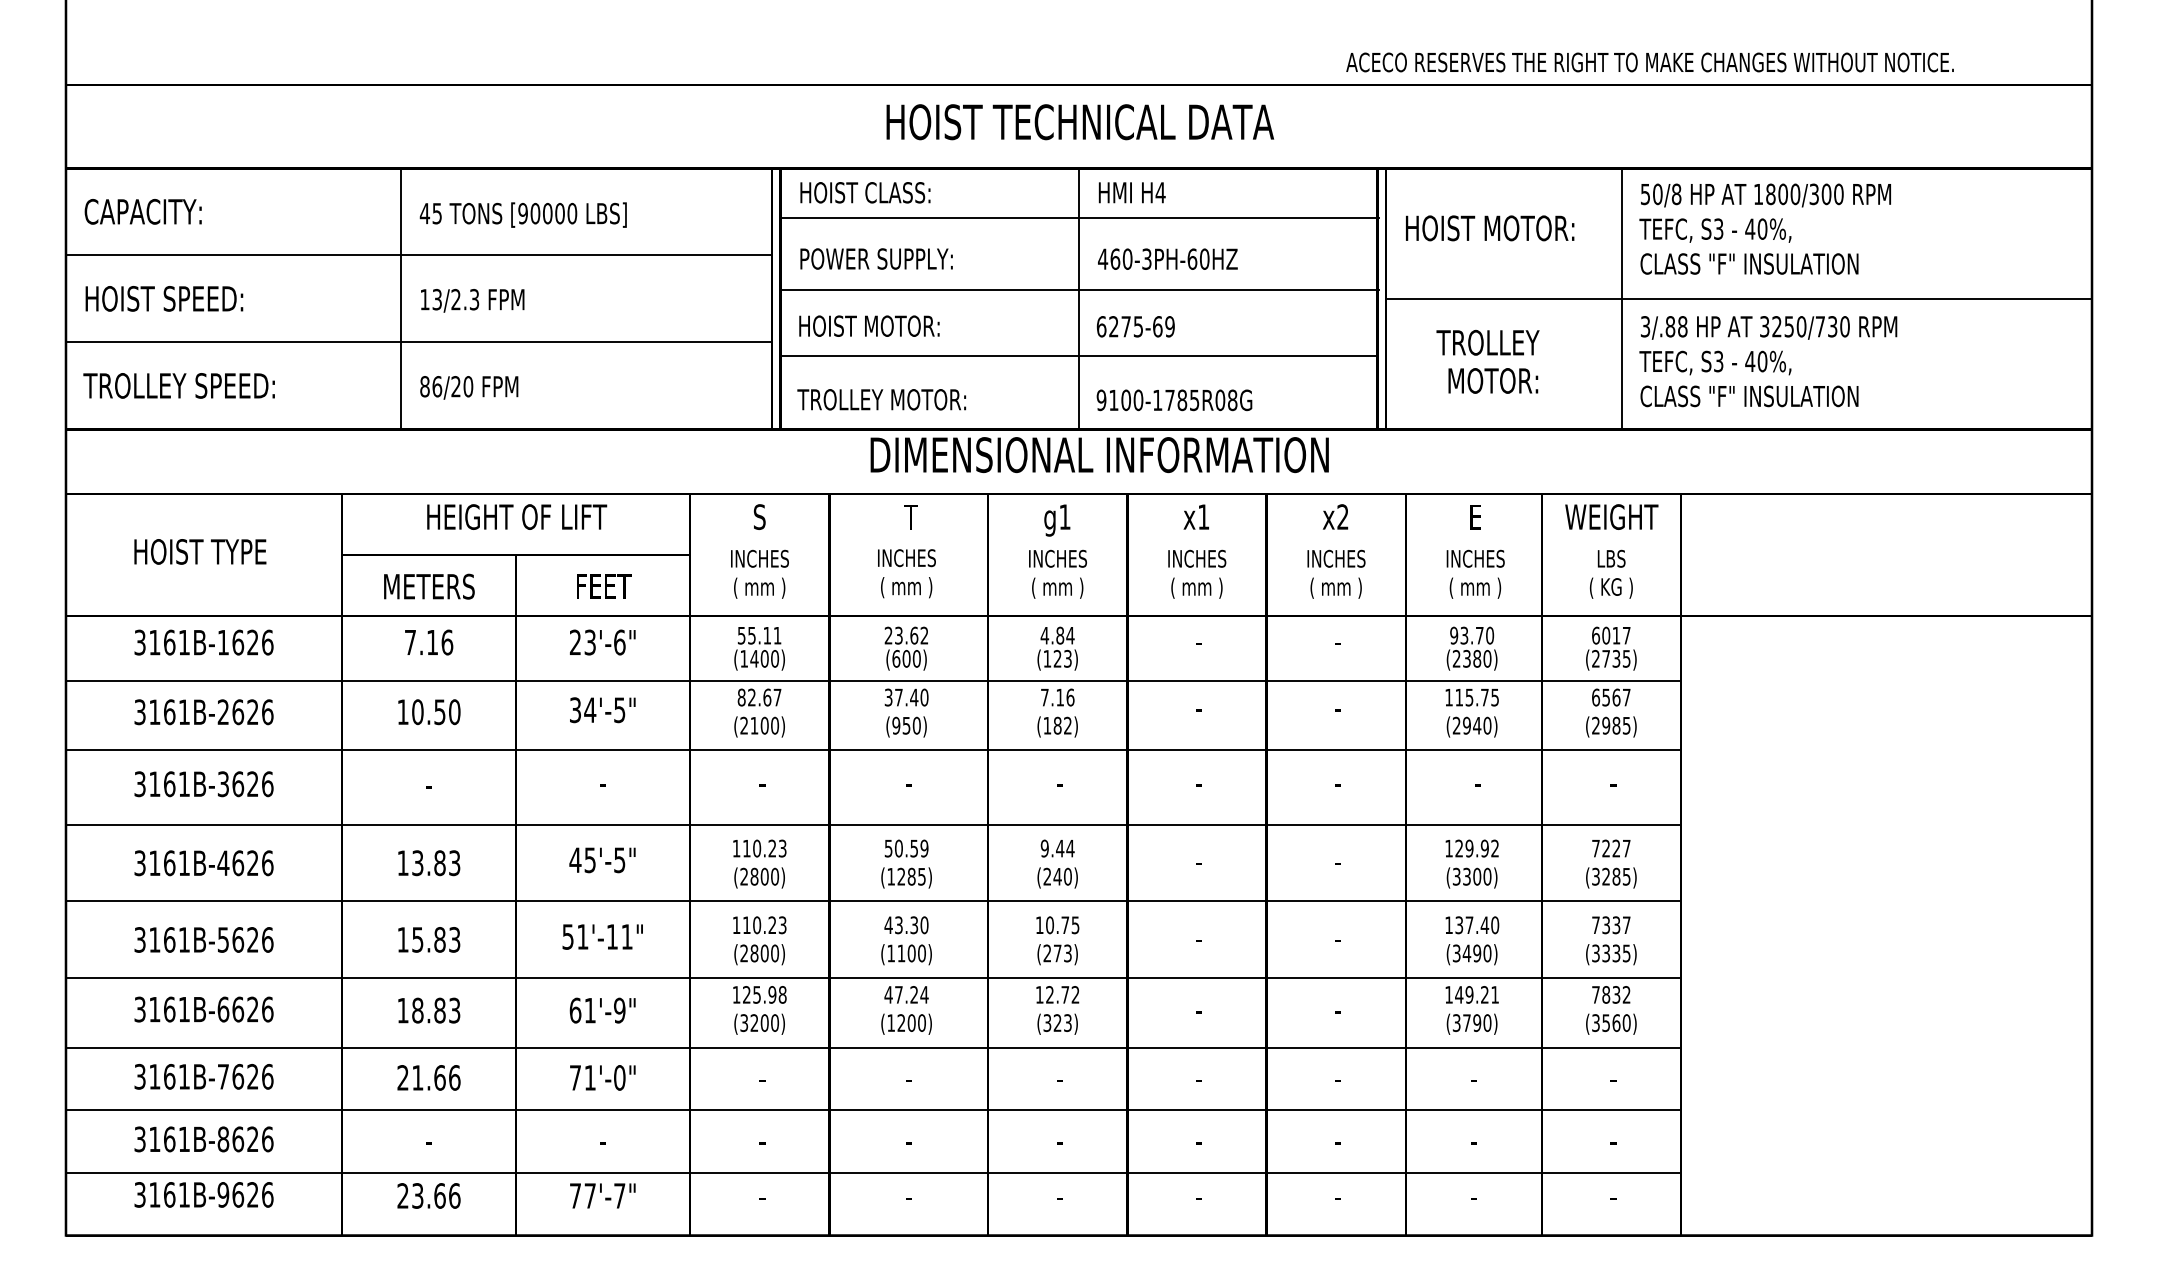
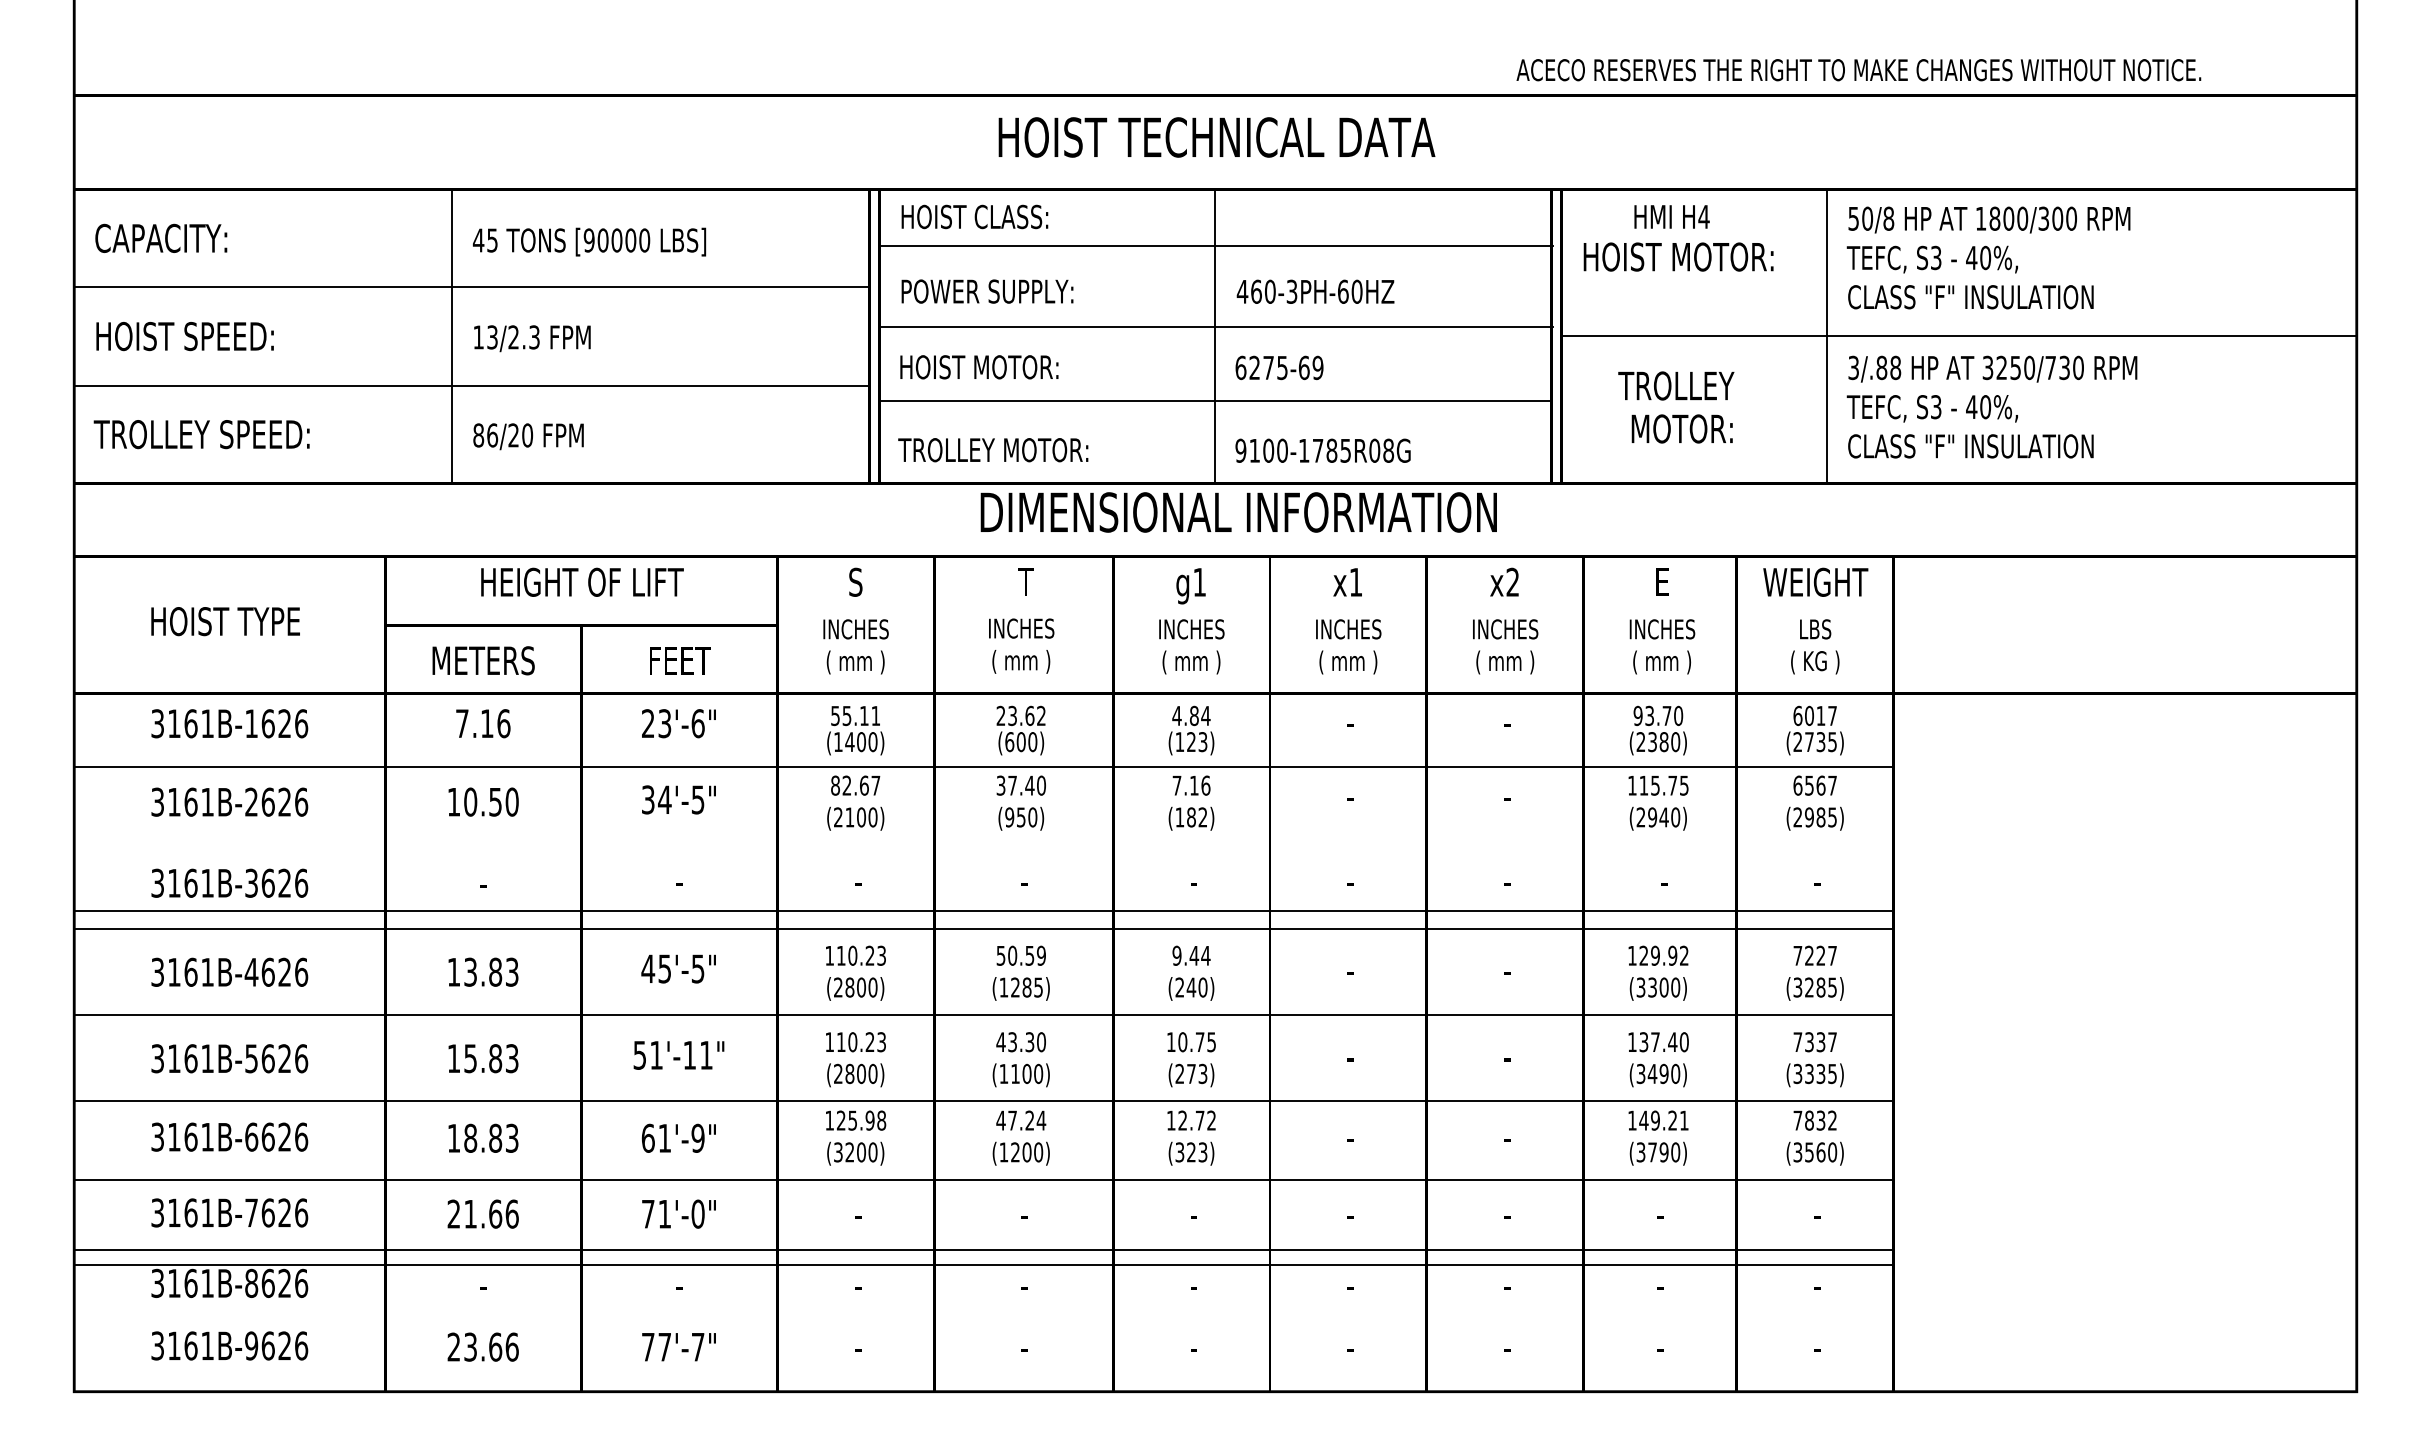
text: (1131, 192) -> (1671, 216), moved
line: (873, 750) -> (983, 911), moved
line: (873, 1172) -> (983, 1264), moved

